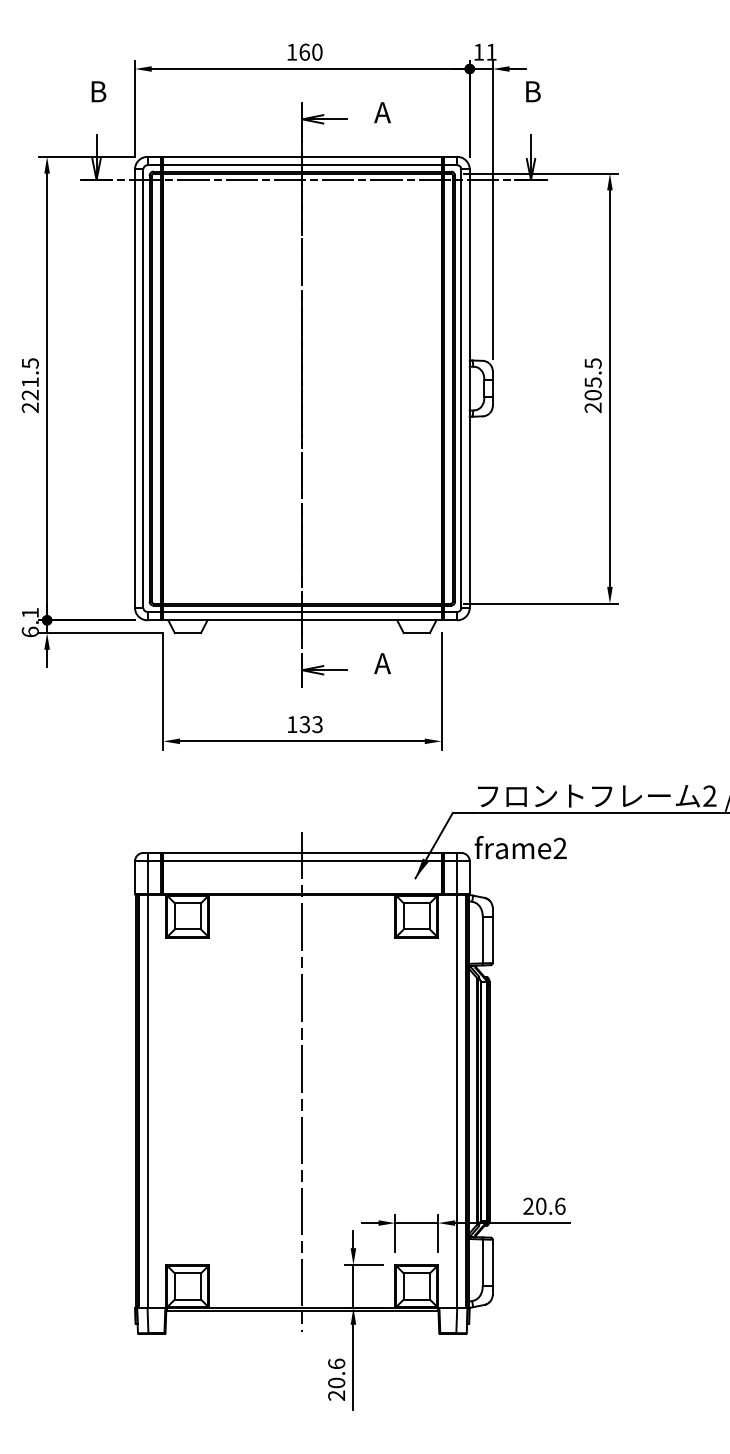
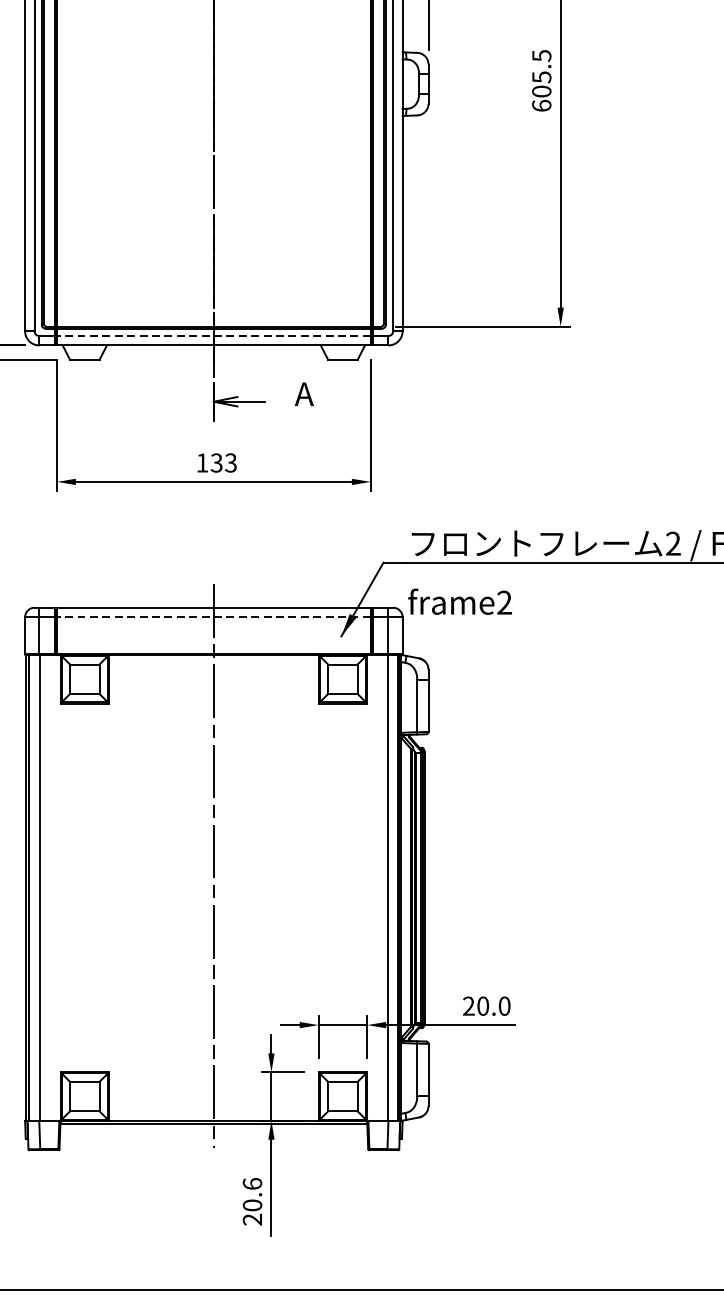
text: (592, 407) -> (541, 105), 205.5 -> 605.5
line: (301, 611) -> (212, 335), solid -> dashed
line: (301, 861) -> (212, 617), solid -> dashed
text: (560, 1205) -> (504, 1005), 20.6 -> 20.0

